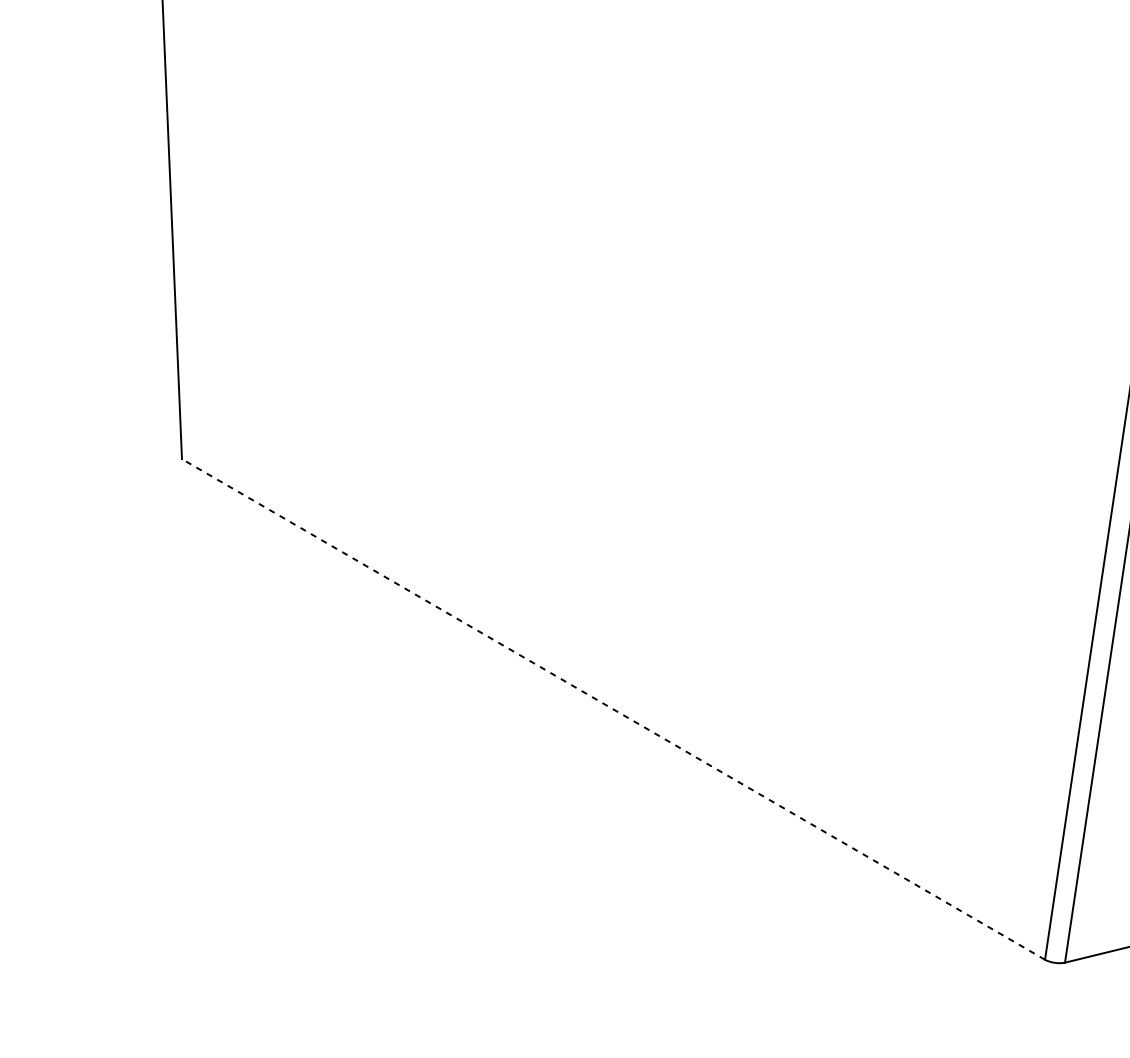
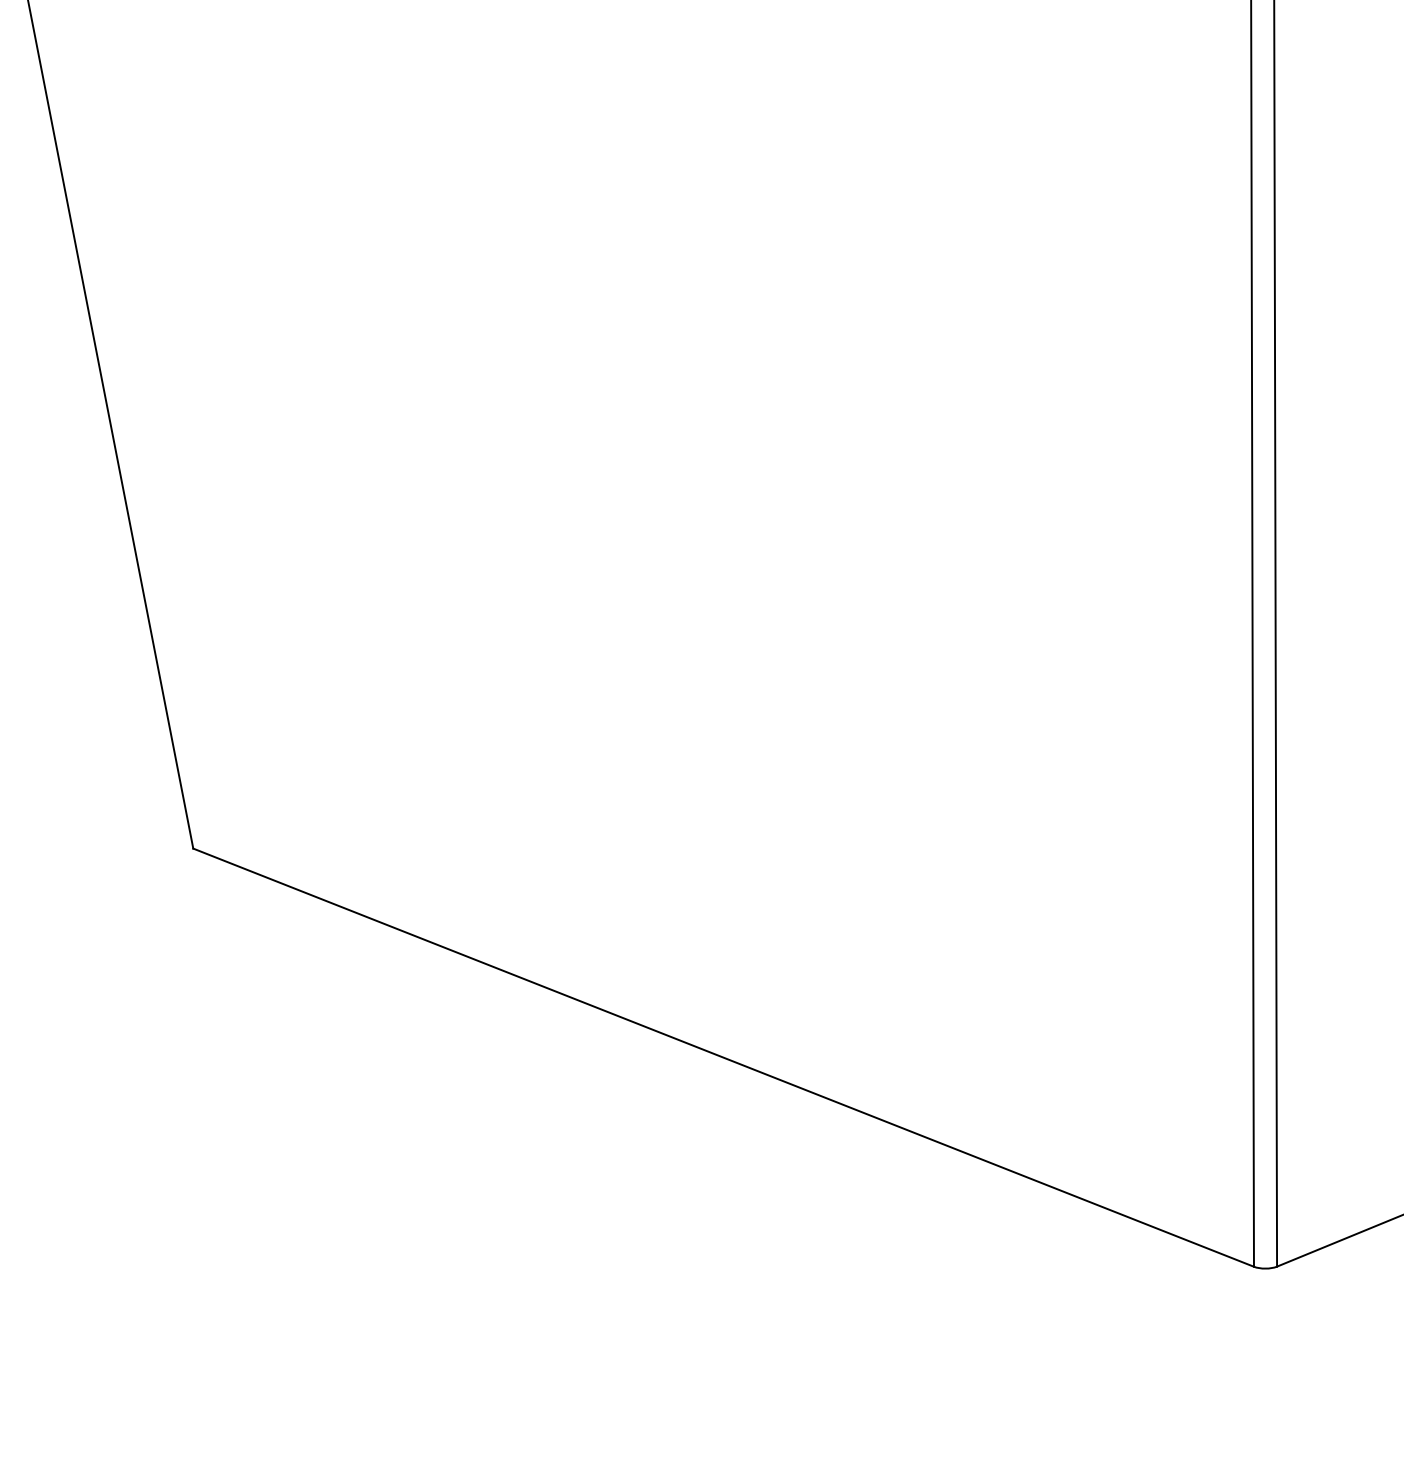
line: (613, 709) -> (723, 1057), dashed -> solid

